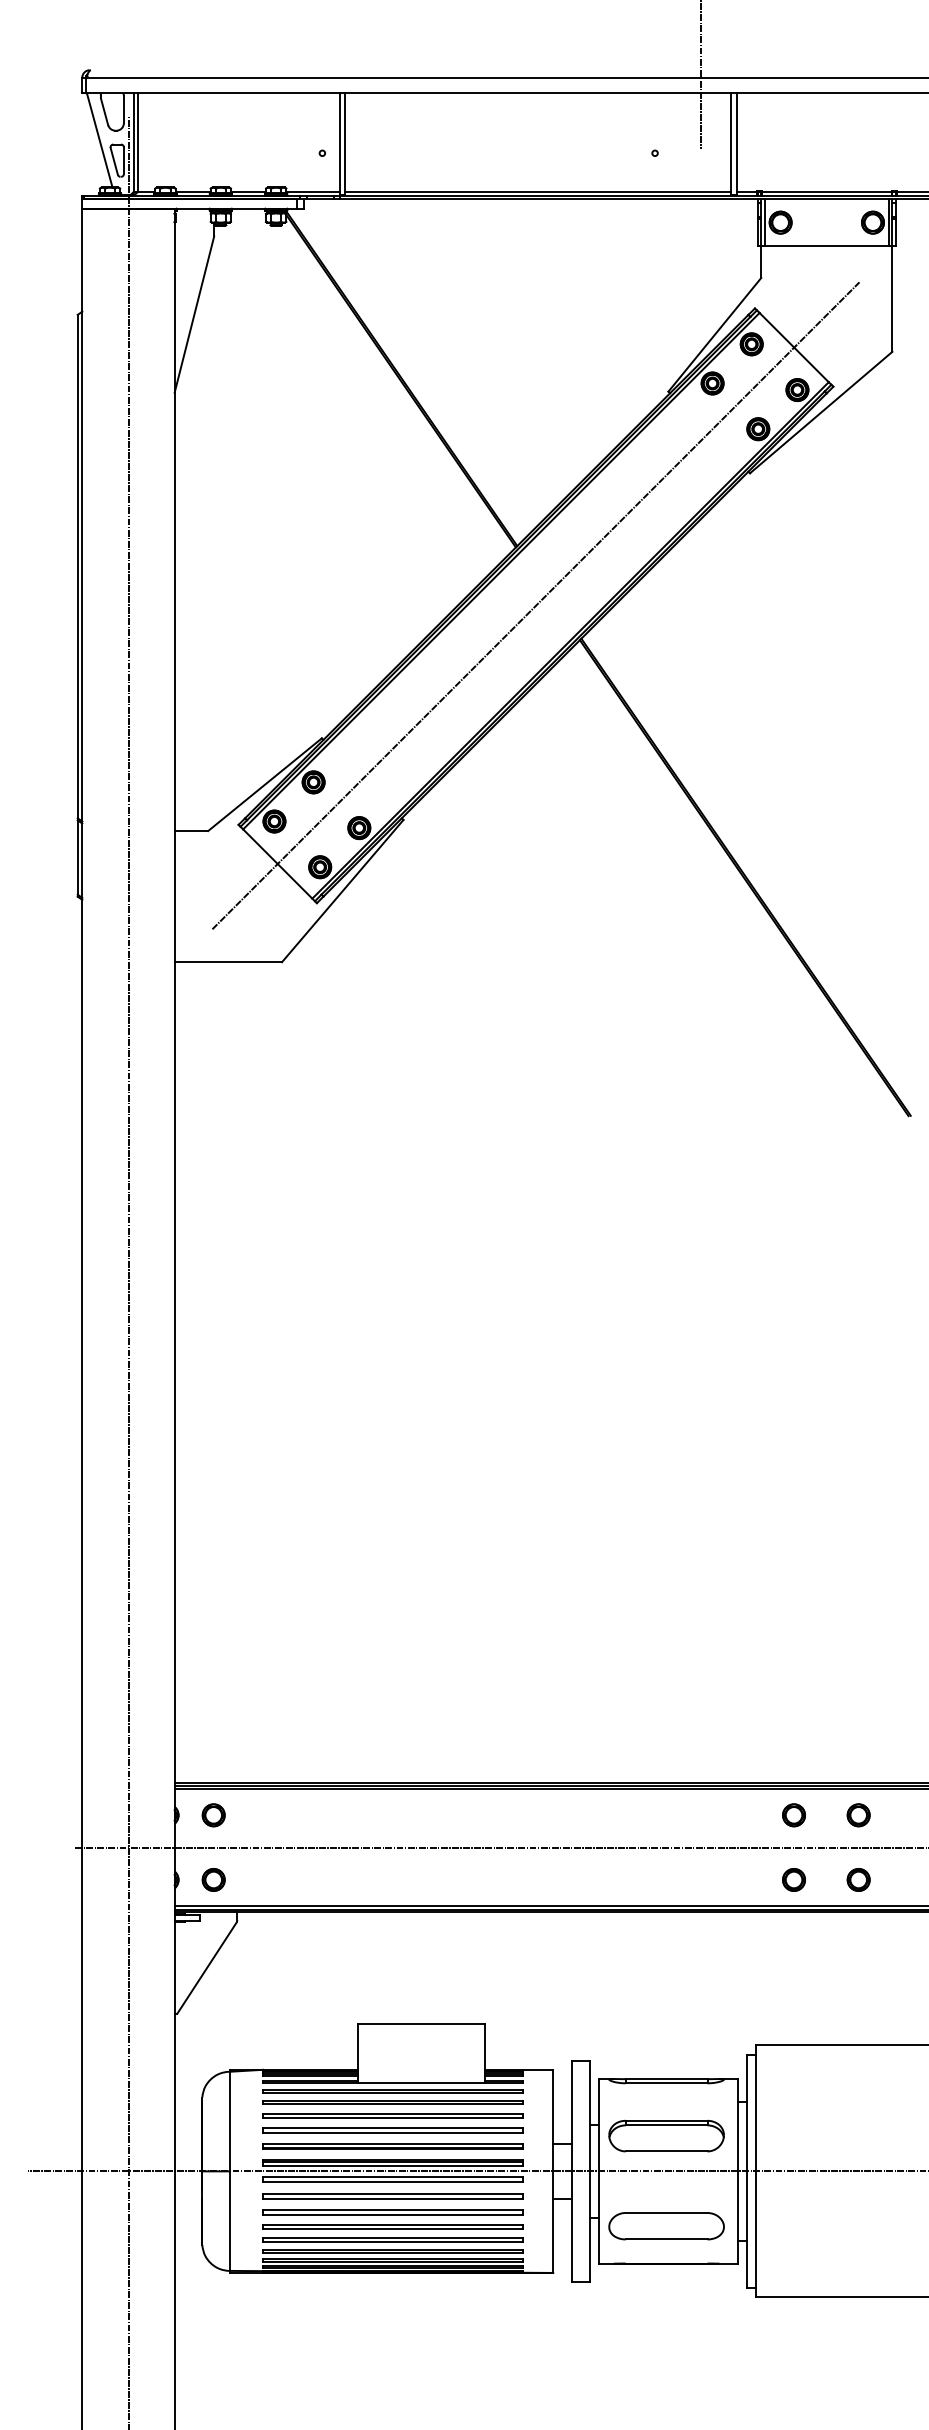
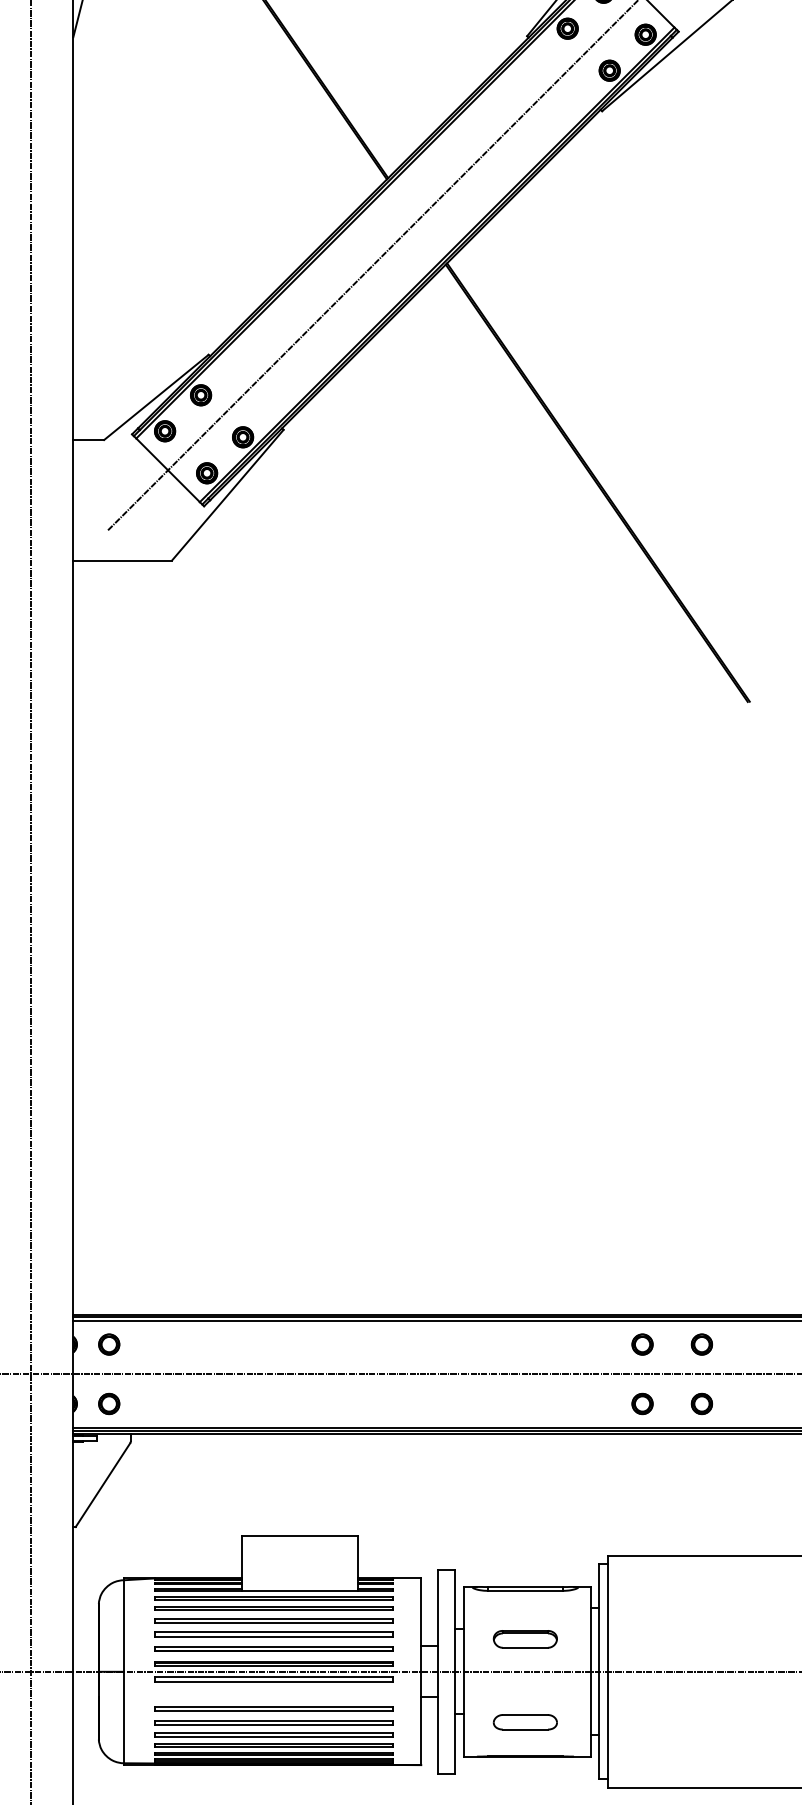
part: (666, 2135) -> (525, 1638), size x0.6
part: (392, 2196) -> (273, 1694), removed
part: (666, 2226) -> (525, 1722), size x0.6

